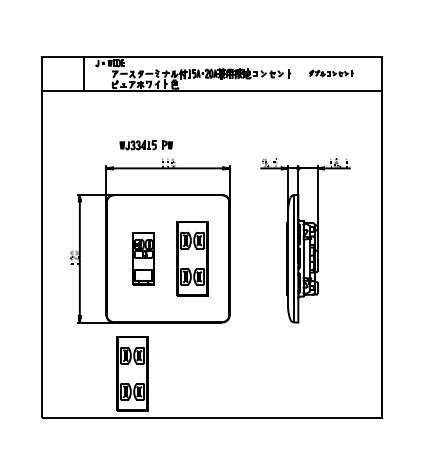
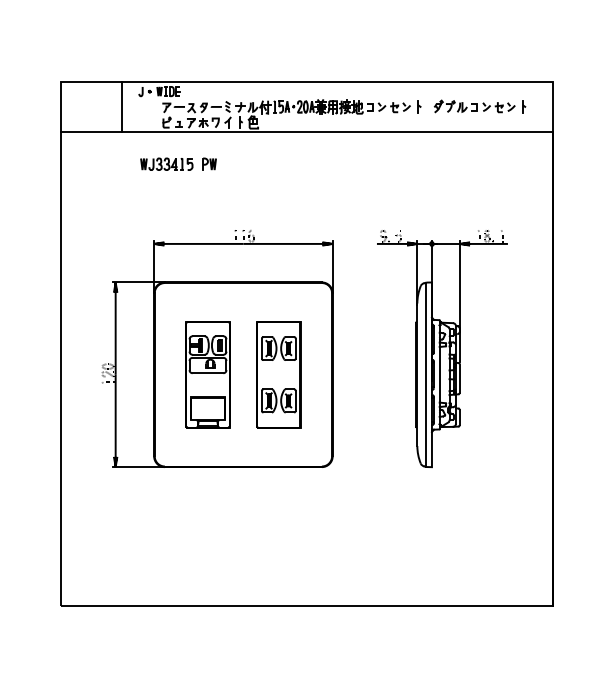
part: (331, 73) -> (480, 106), size x1.43
part: (145, 145) -> (177, 164), moved
part: (143, 258) -> (207, 374), size x1.43
part: (132, 373) -> (191, 540), removed

